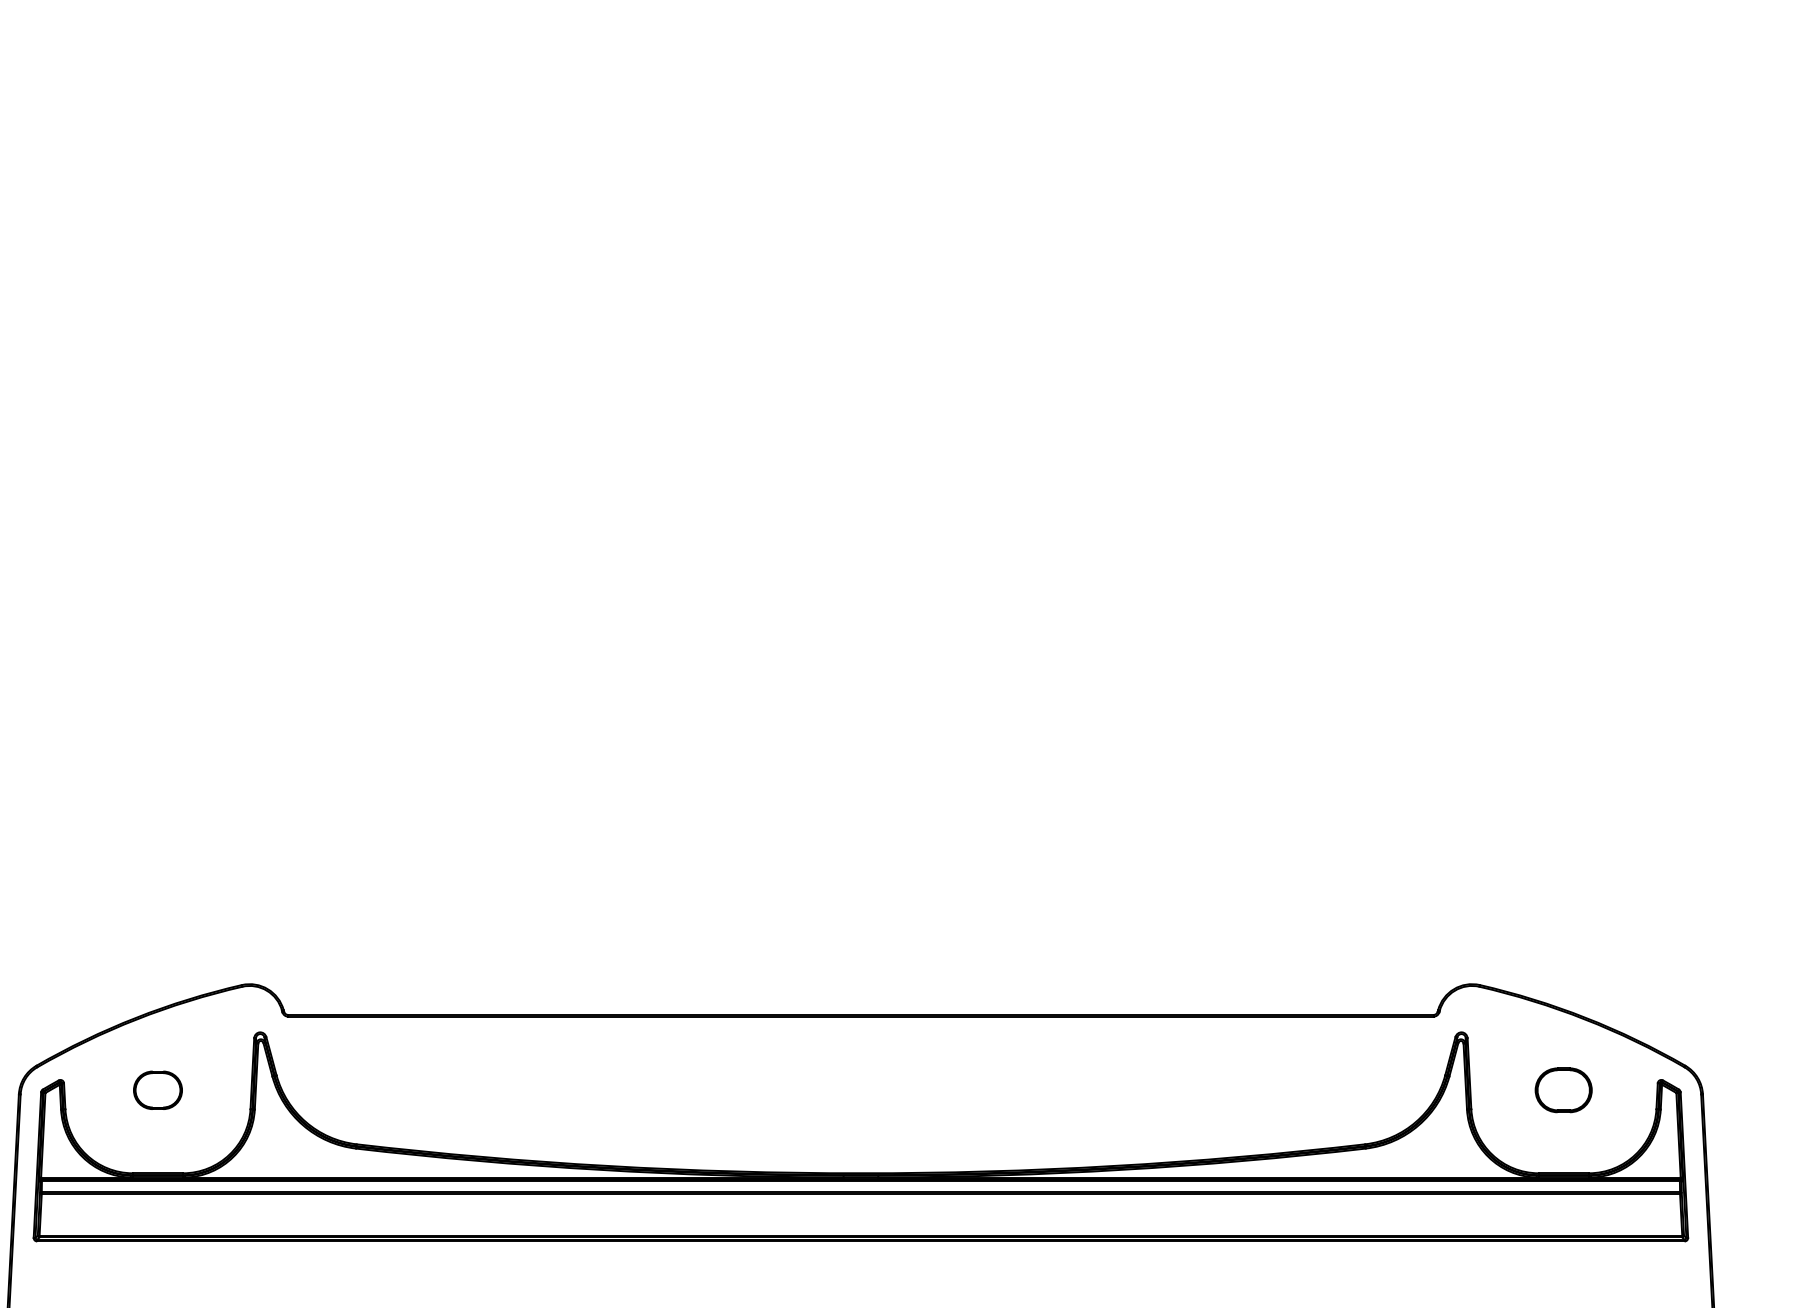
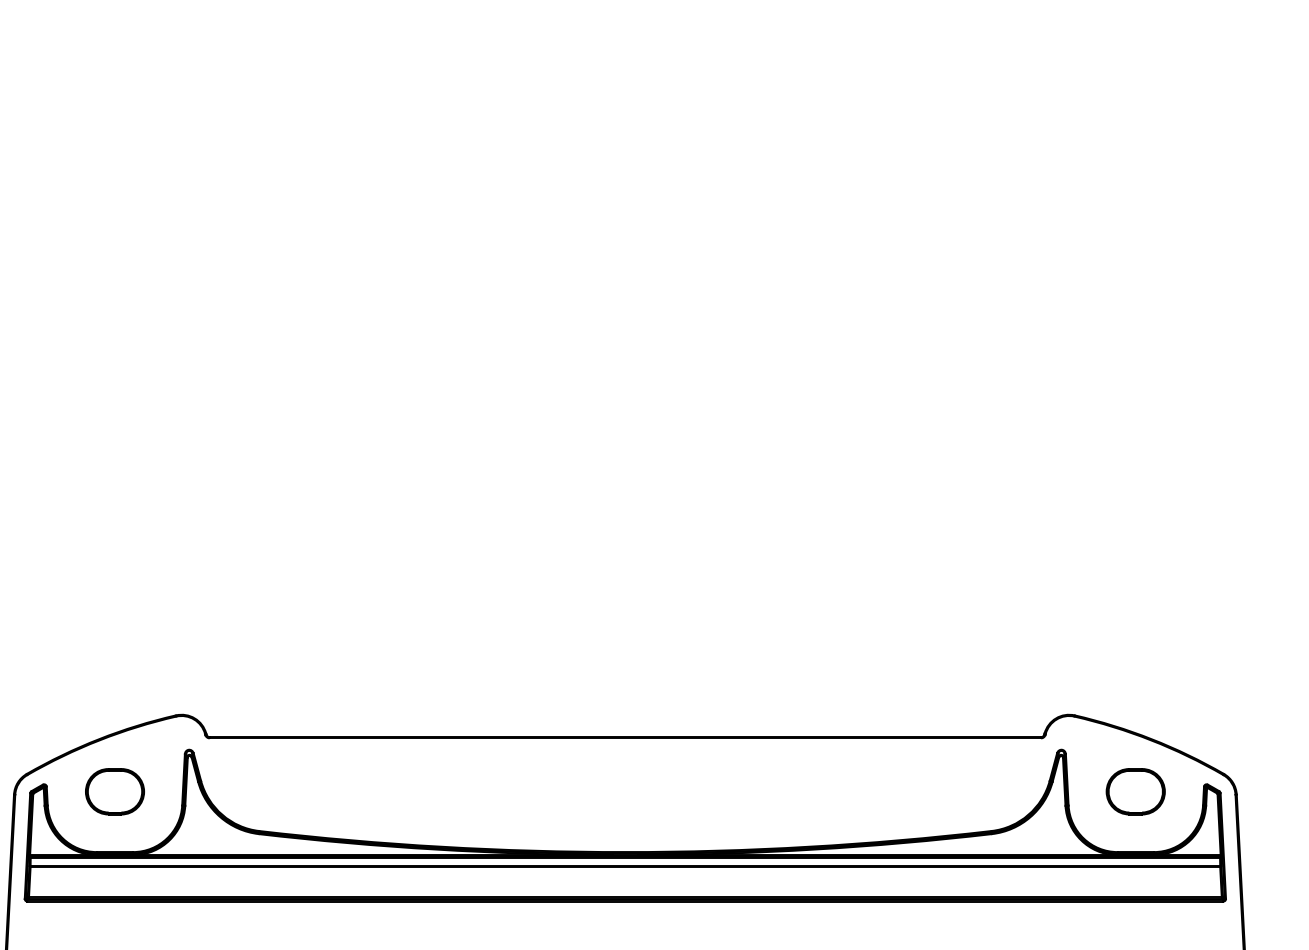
part: (157, 1090) -> (114, 791), size x1.67
part: (1563, 1090) -> (1135, 791), size x1.43

